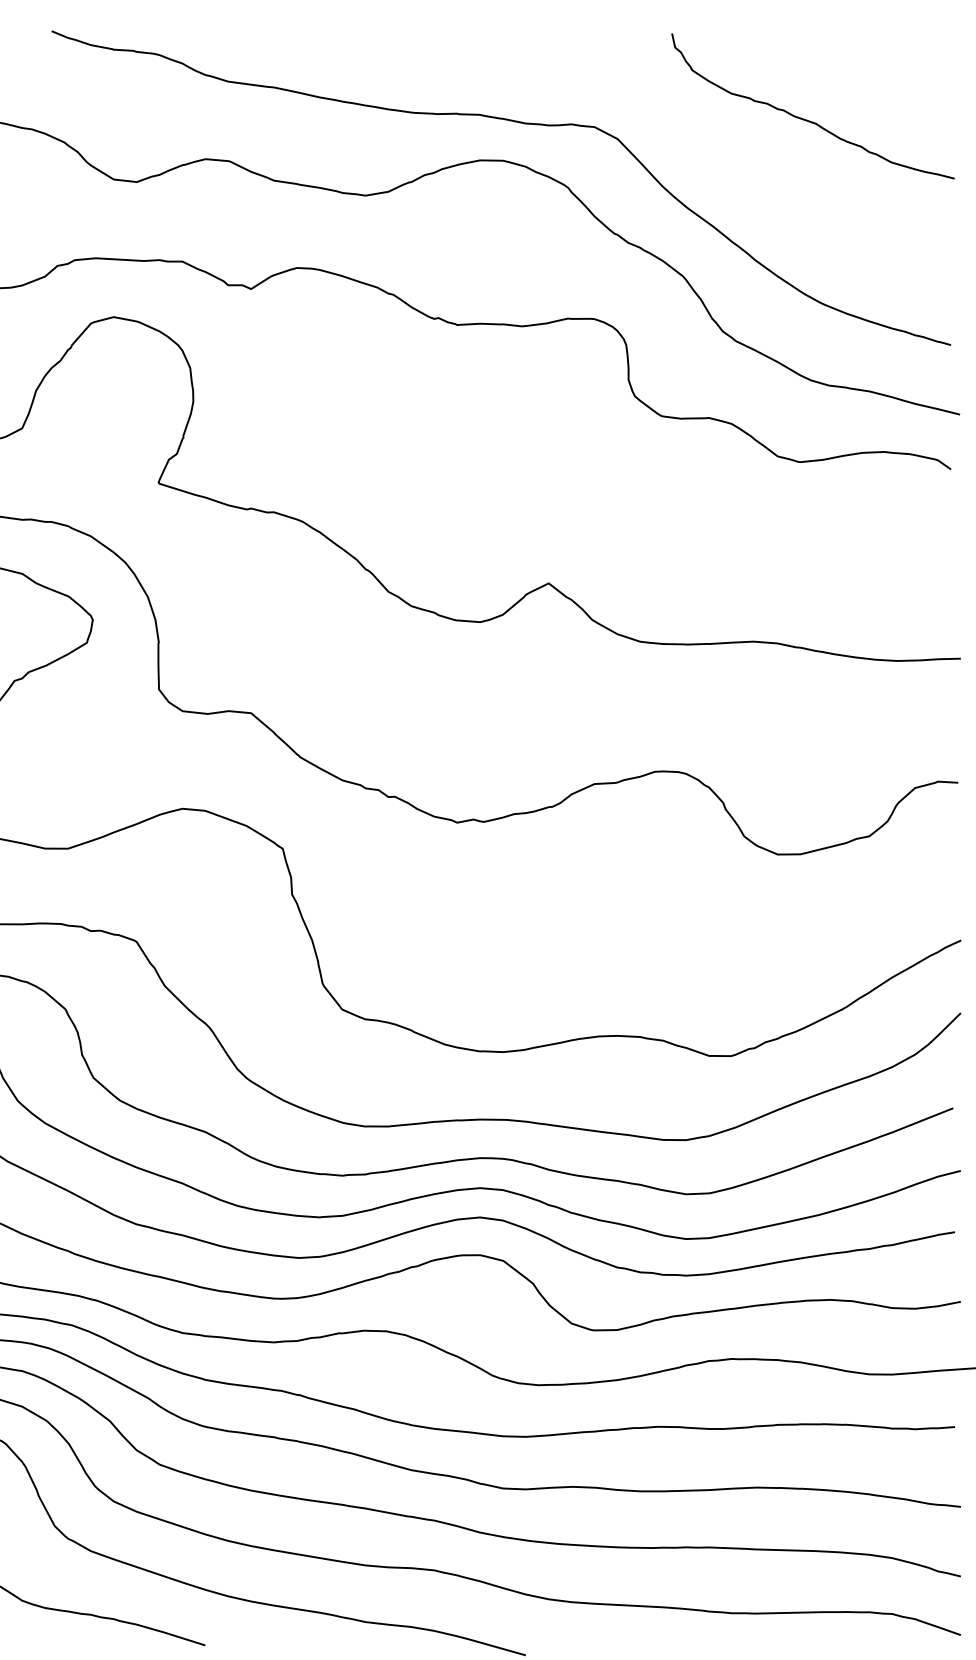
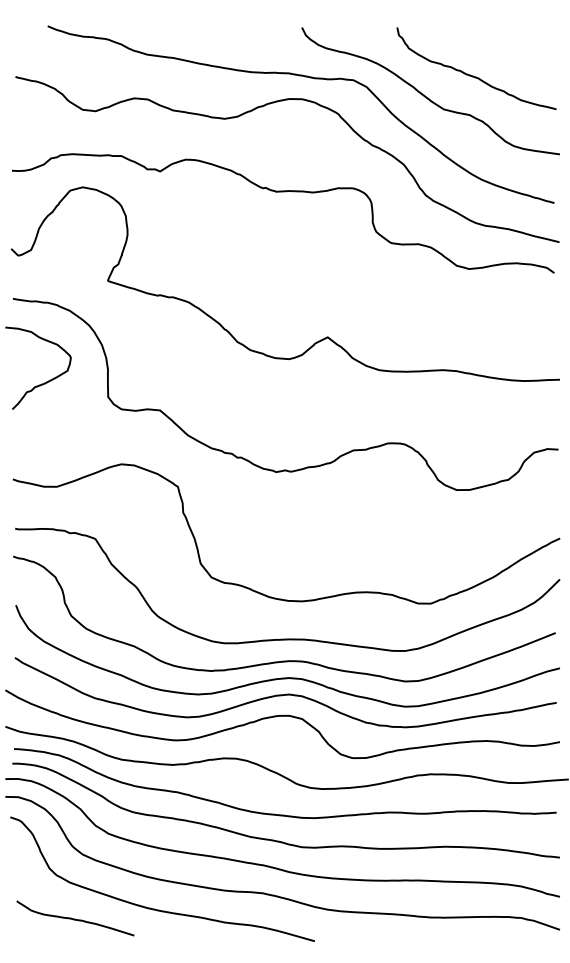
curve: (727, 157) -> (428, 97), added

